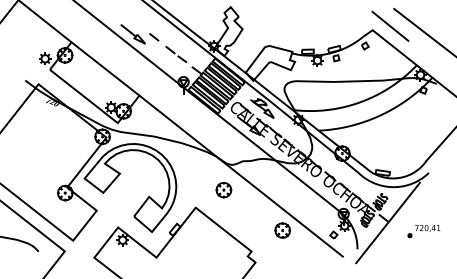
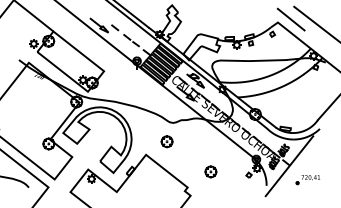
line: (240, 175) -> (179, 130), removed
part: (423, 231) -> (307, 180), moved

